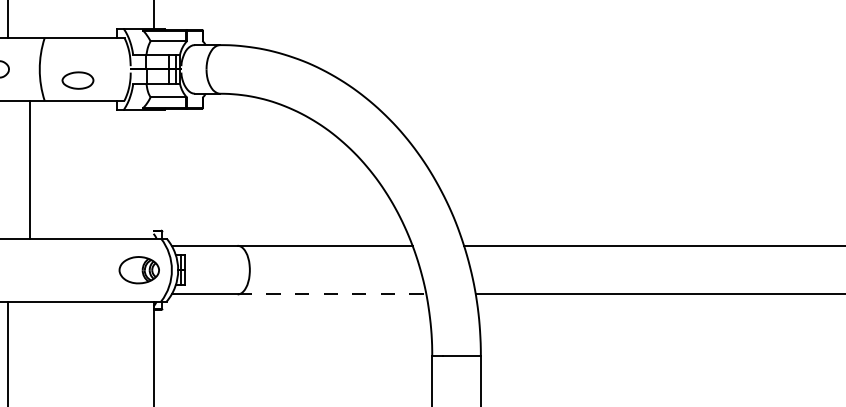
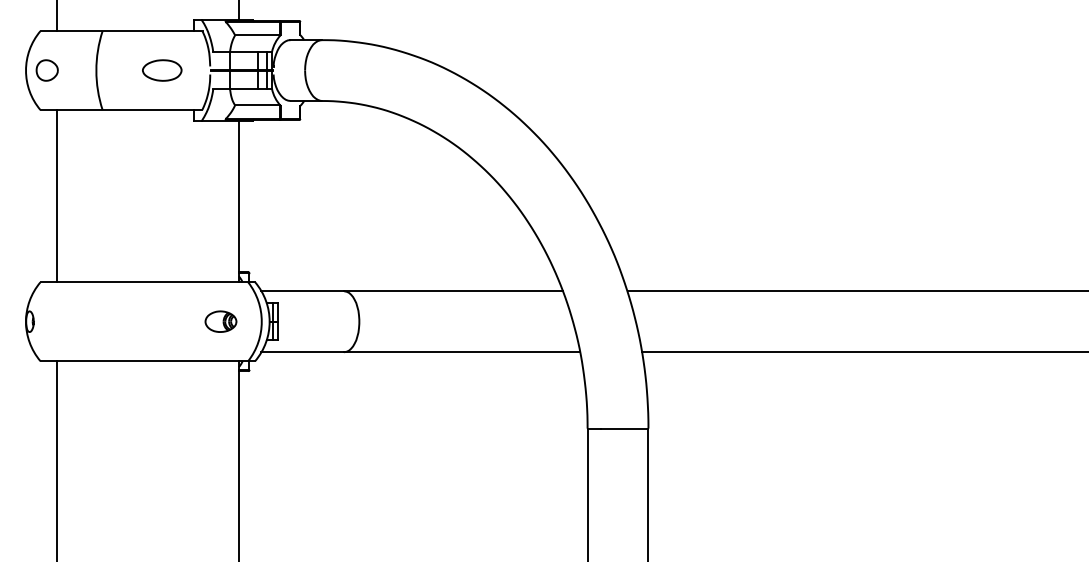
part: (78, 80) -> (162, 70), moved
line: (29, 169) -> (56, 195), moved
line: (153, 174) -> (238, 201), added
part: (138, 269) -> (220, 321), size x0.62
line: (332, 294) -> (462, 352), dashed -> solid

